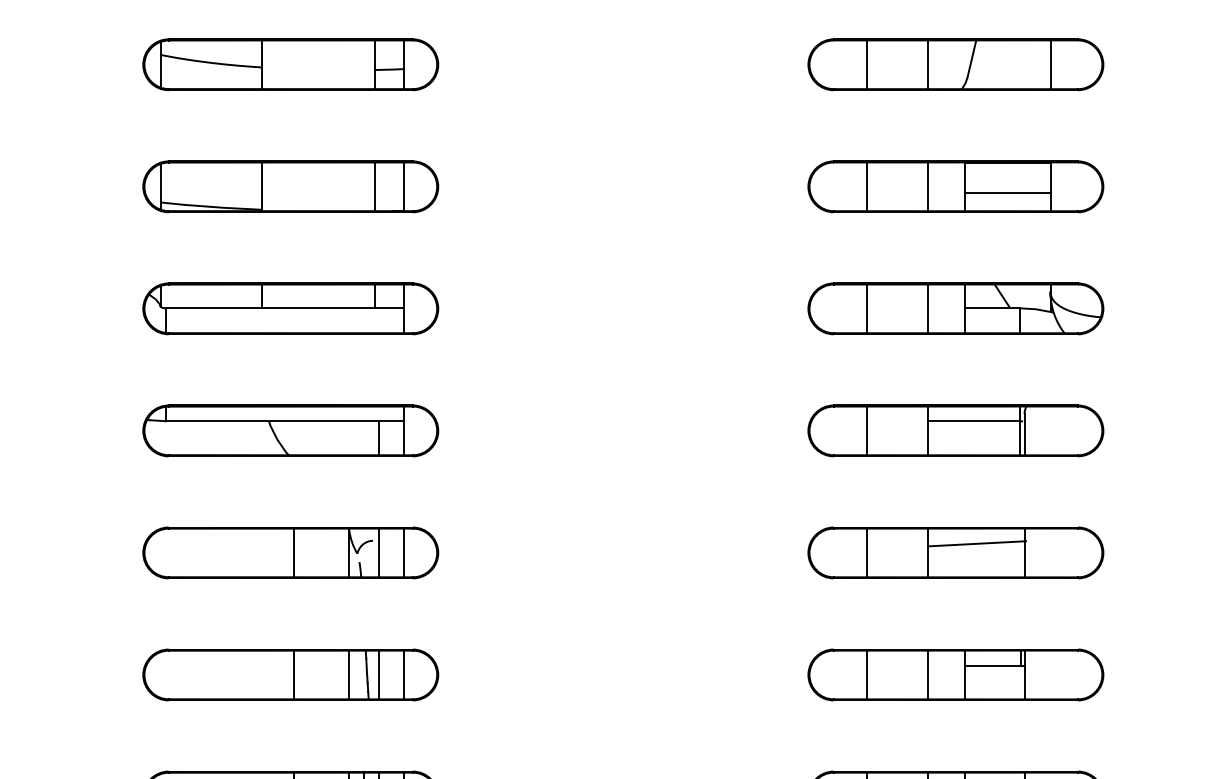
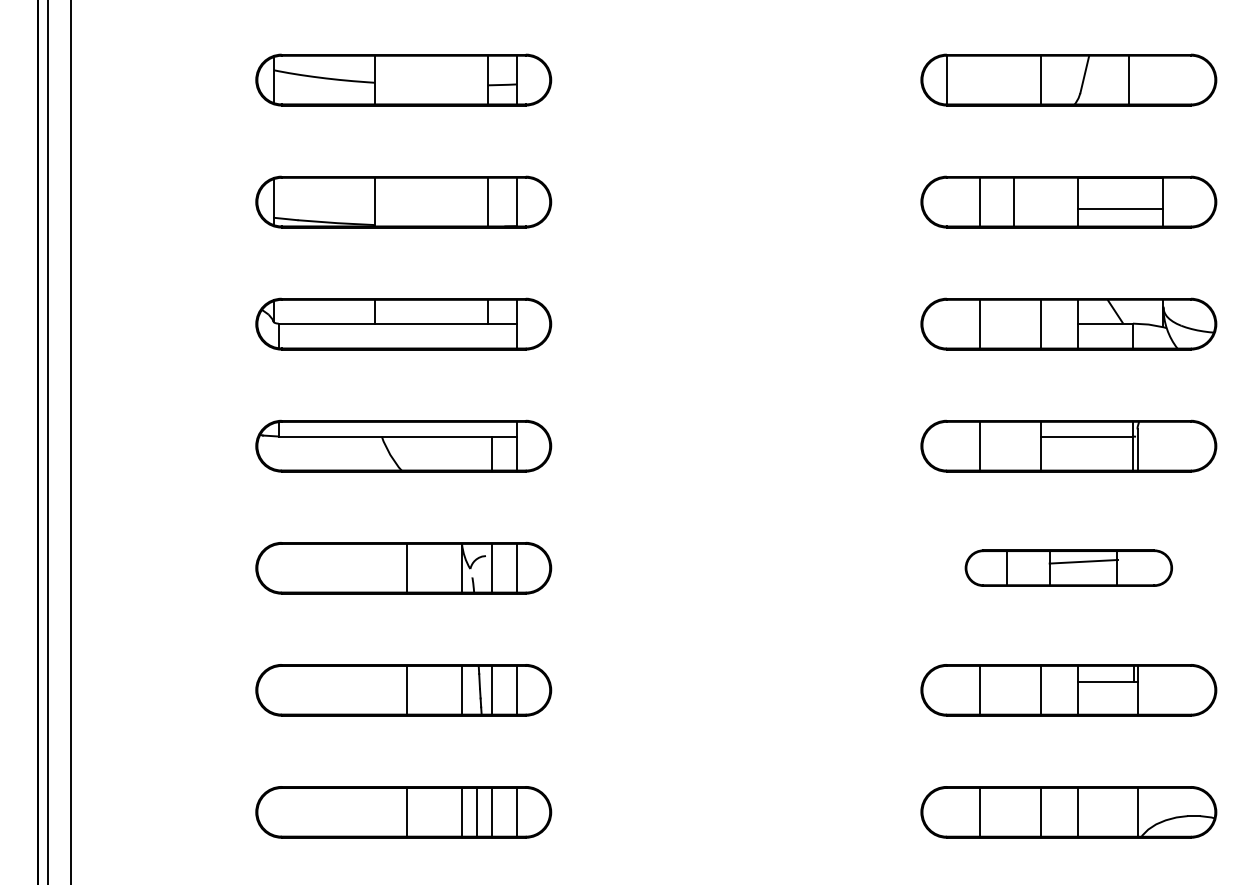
line: (867, 64) -> (947, 79), moved
line: (1050, 64) -> (1129, 79), moved
line: (928, 186) -> (1014, 201), moved
part: (955, 552) -> (1068, 567), size x0.7

